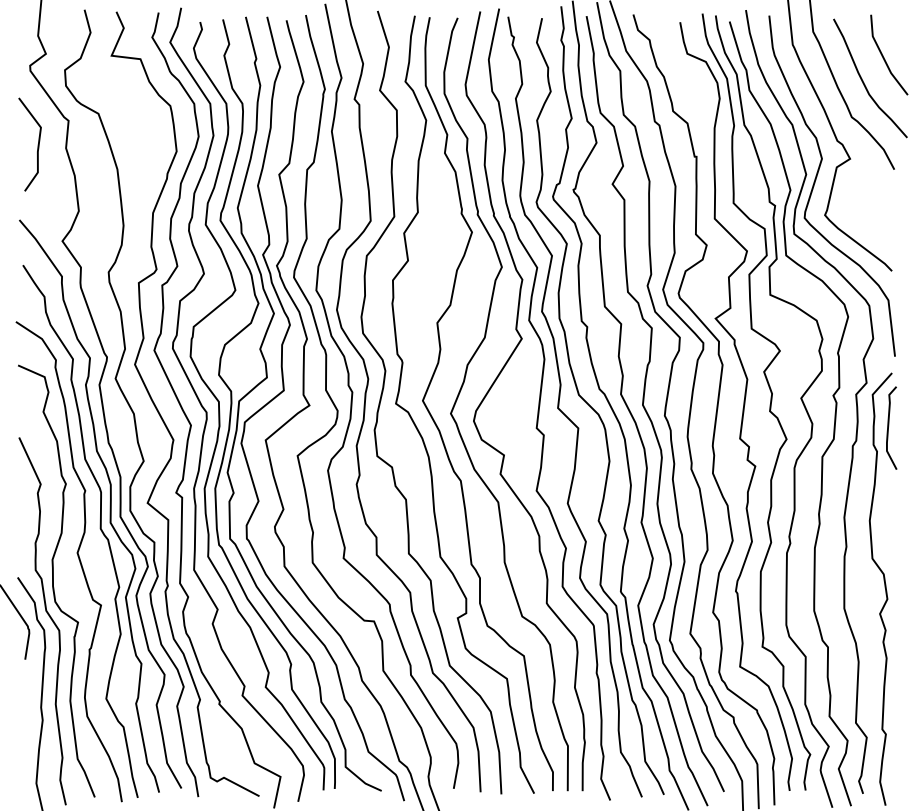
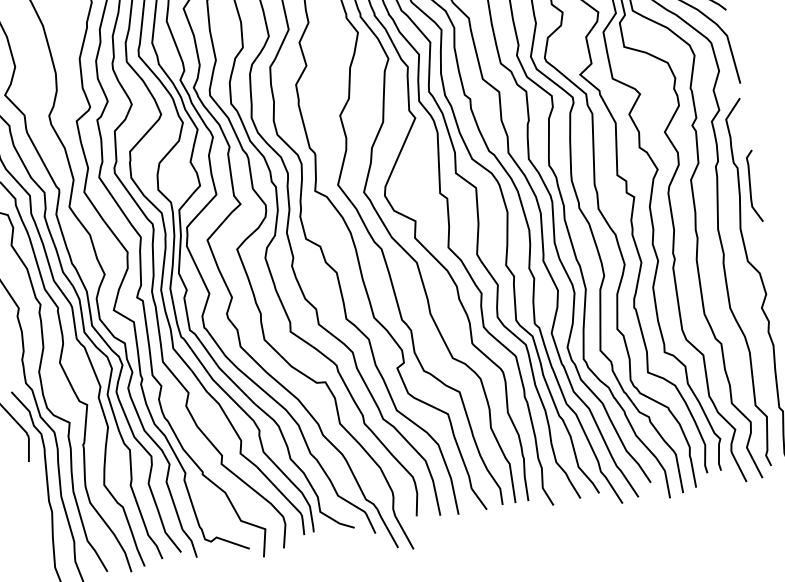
curve: (889, 426) -> (751, 185), moved

